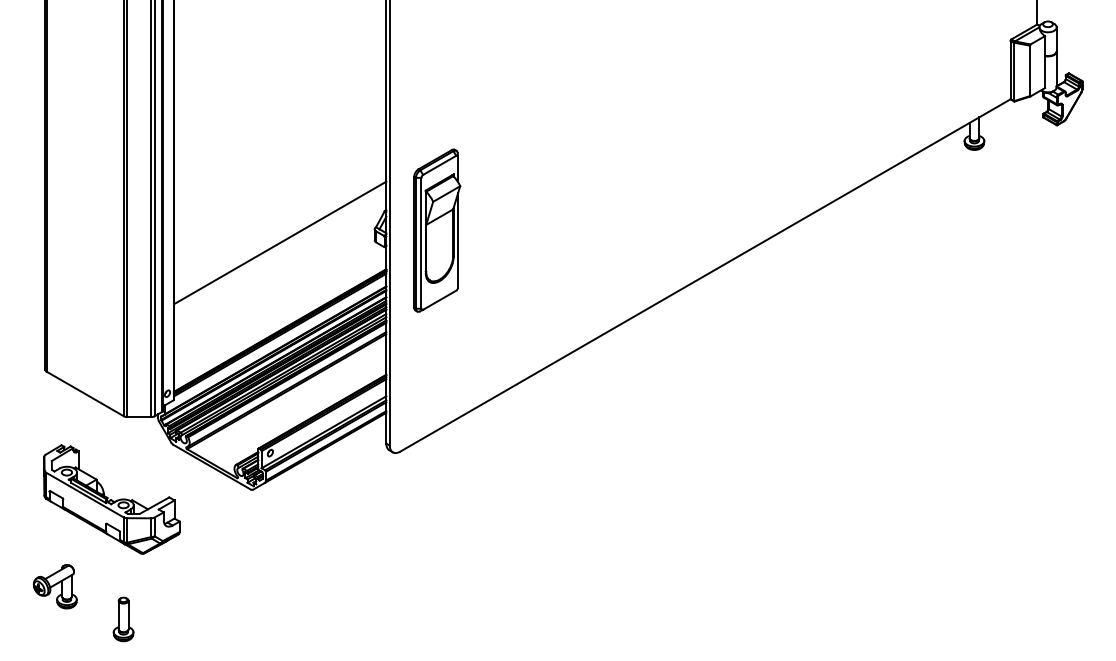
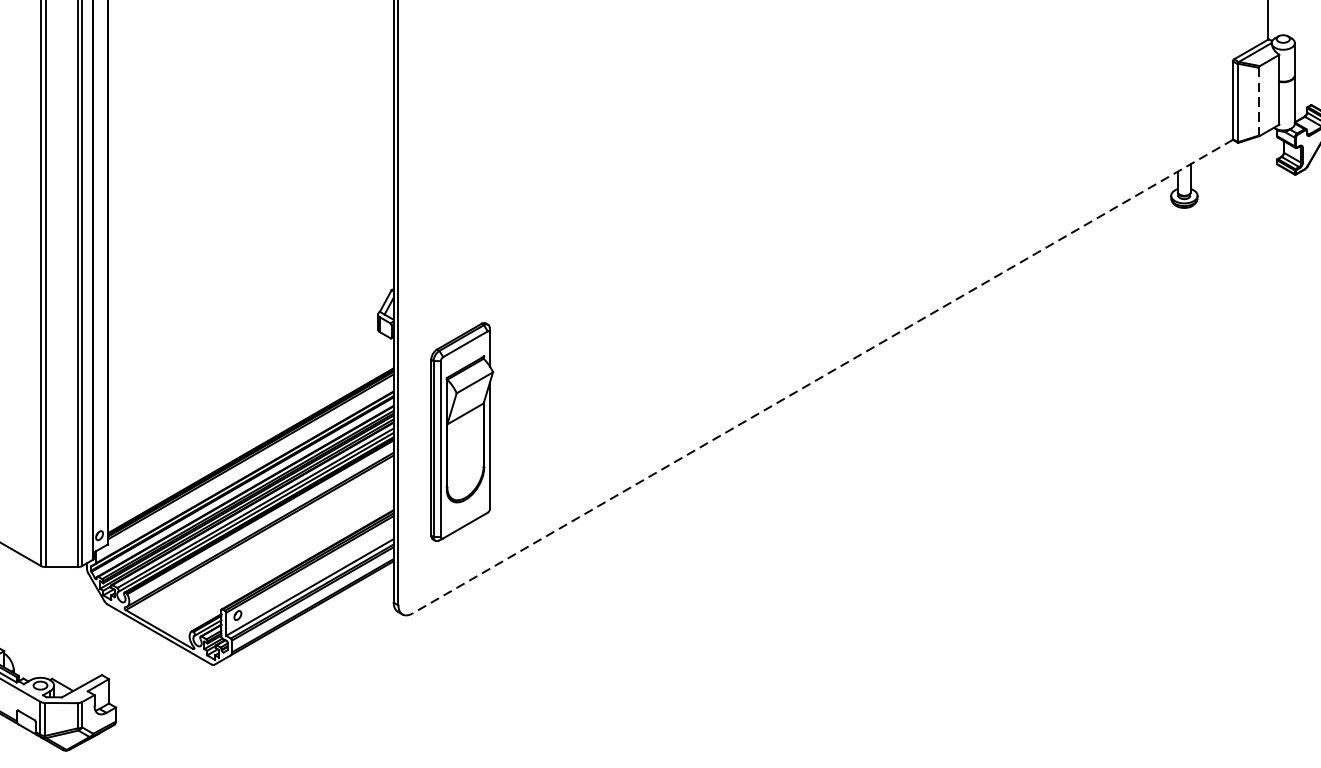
line: (1029, 71) -> (1258, 102), solid -> dashed
part: (437, 230) -> (462, 431), moved
line: (280, 242) -> (251, 332), removed
line: (705, 275) -> (822, 376), solid -> dashed

